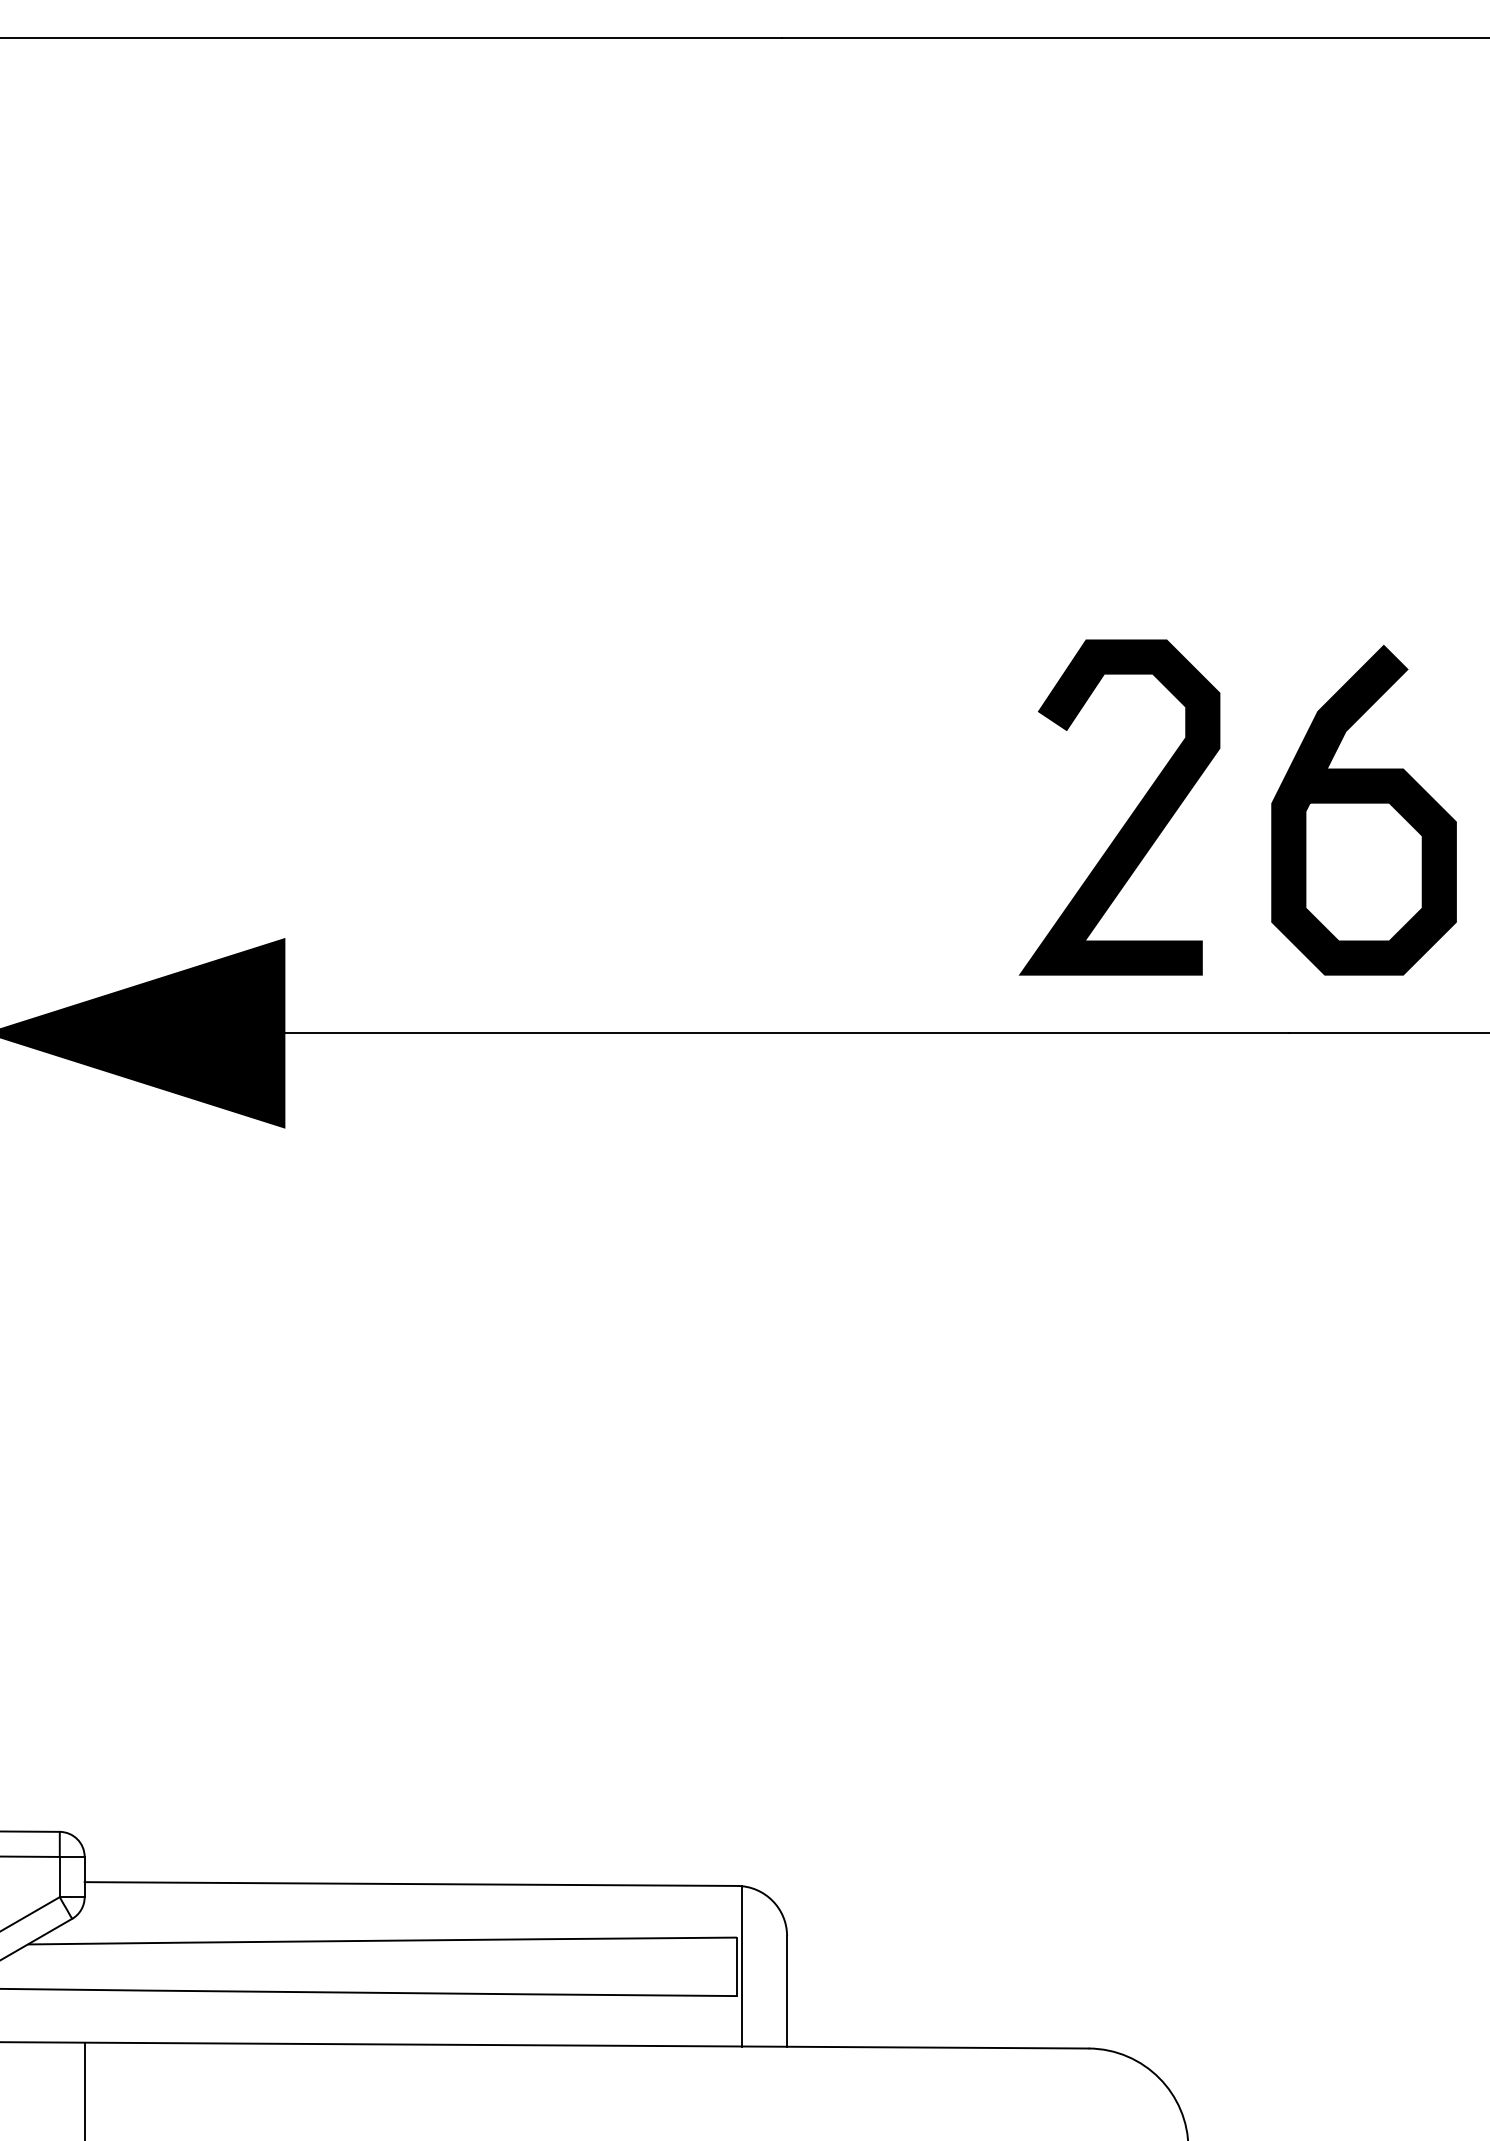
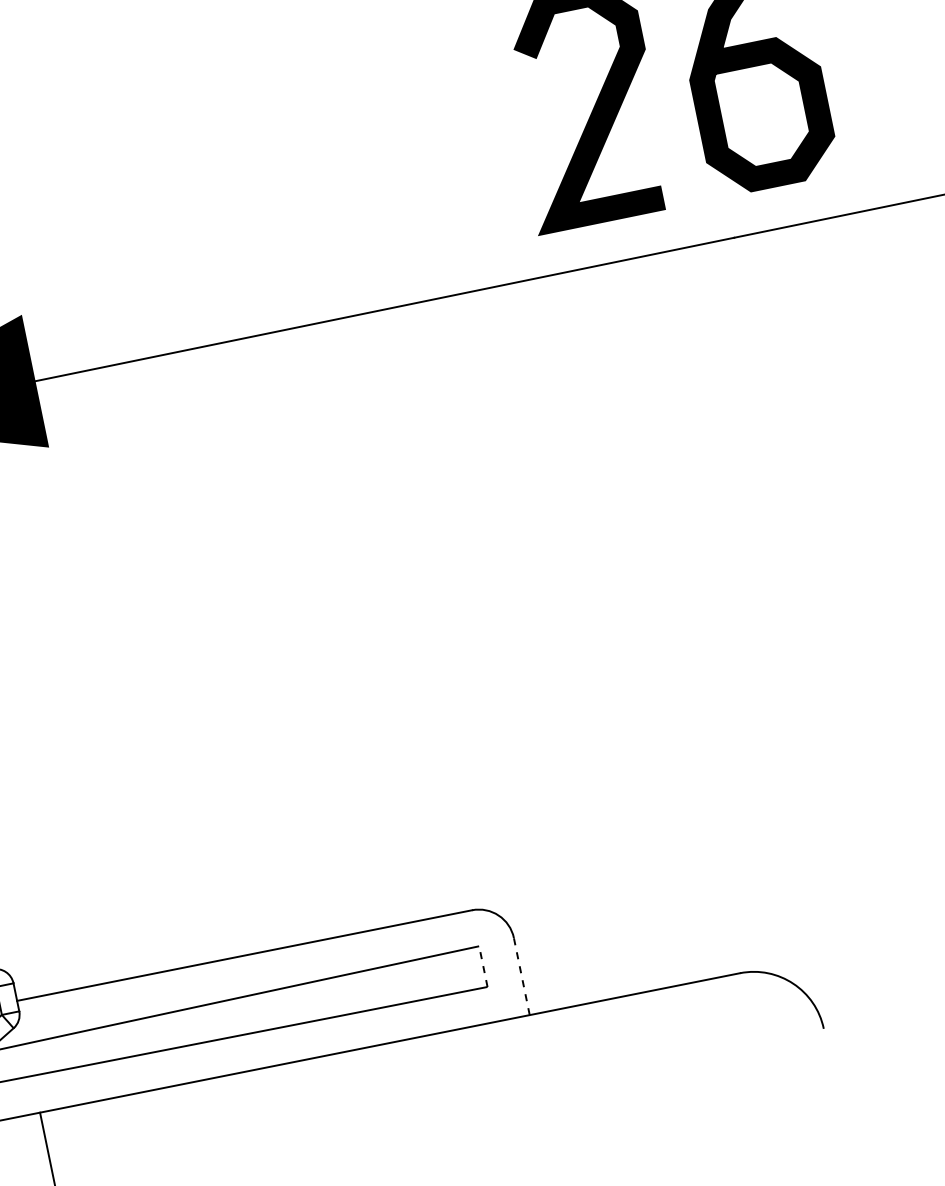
line: (736, 1966) -> (483, 966), solid -> dashed
line: (741, 1966) -> (486, 965), removed
line: (787, 1990) -> (521, 975), solid -> dashed

